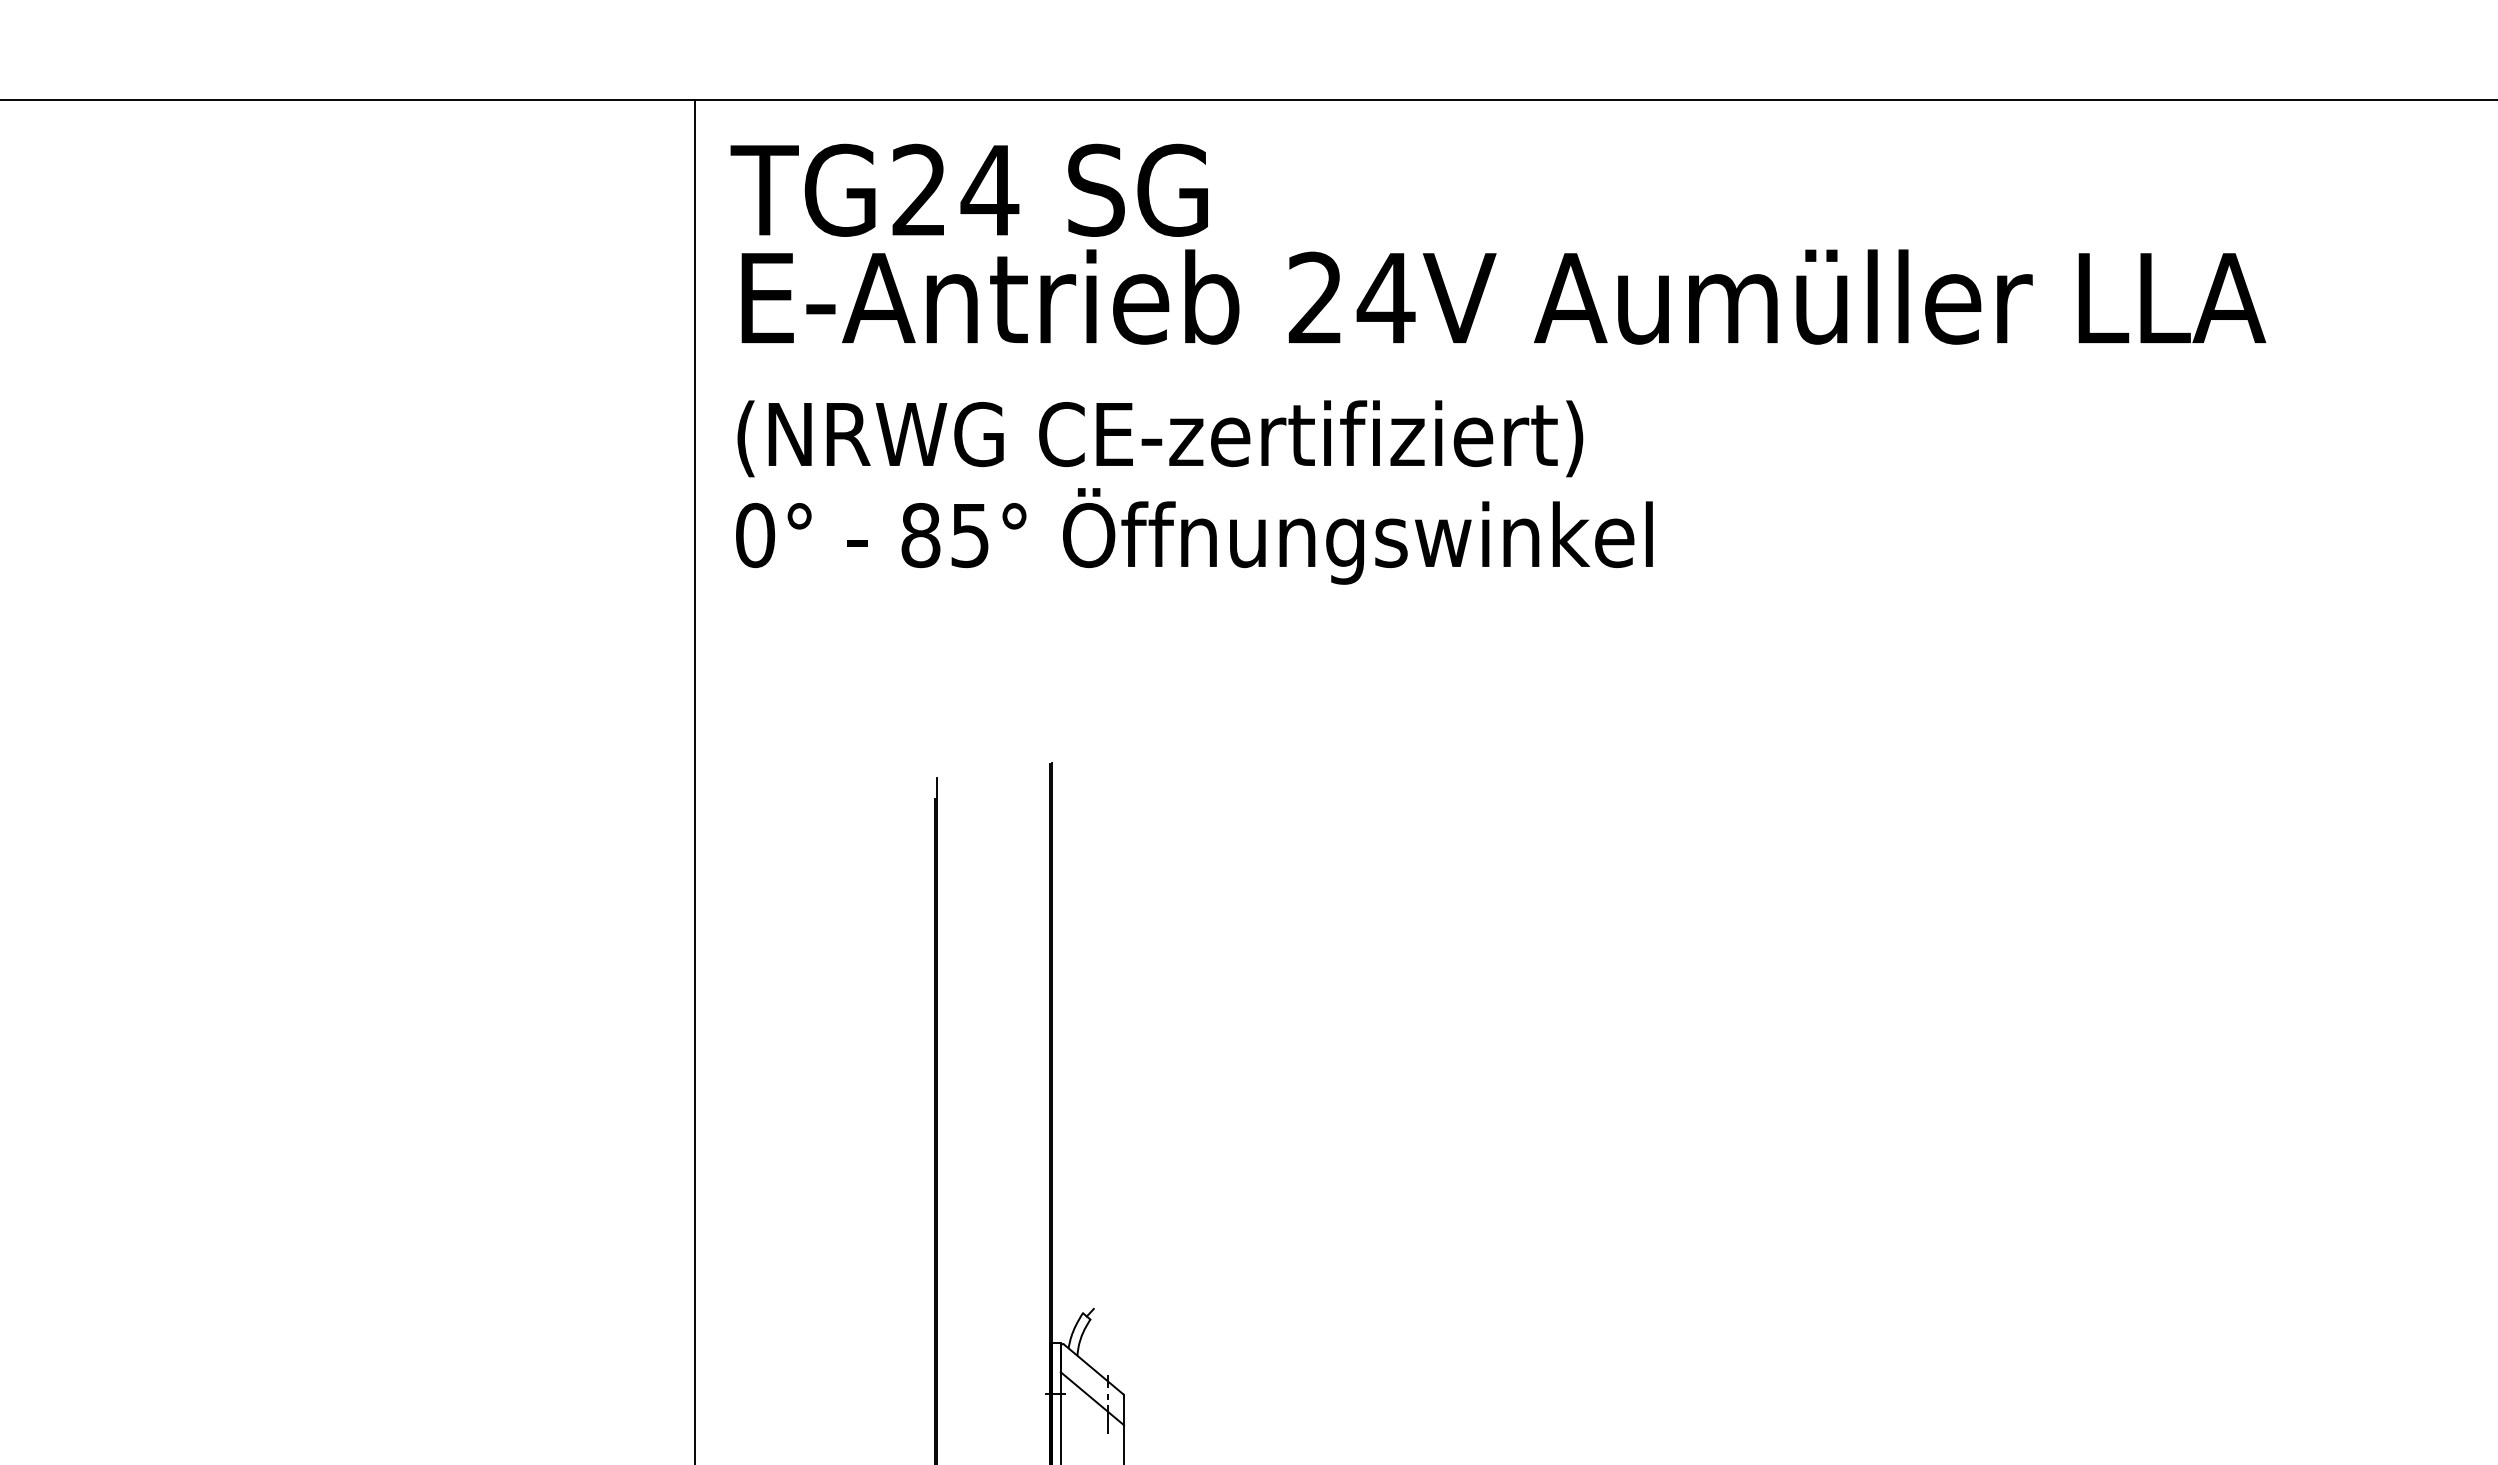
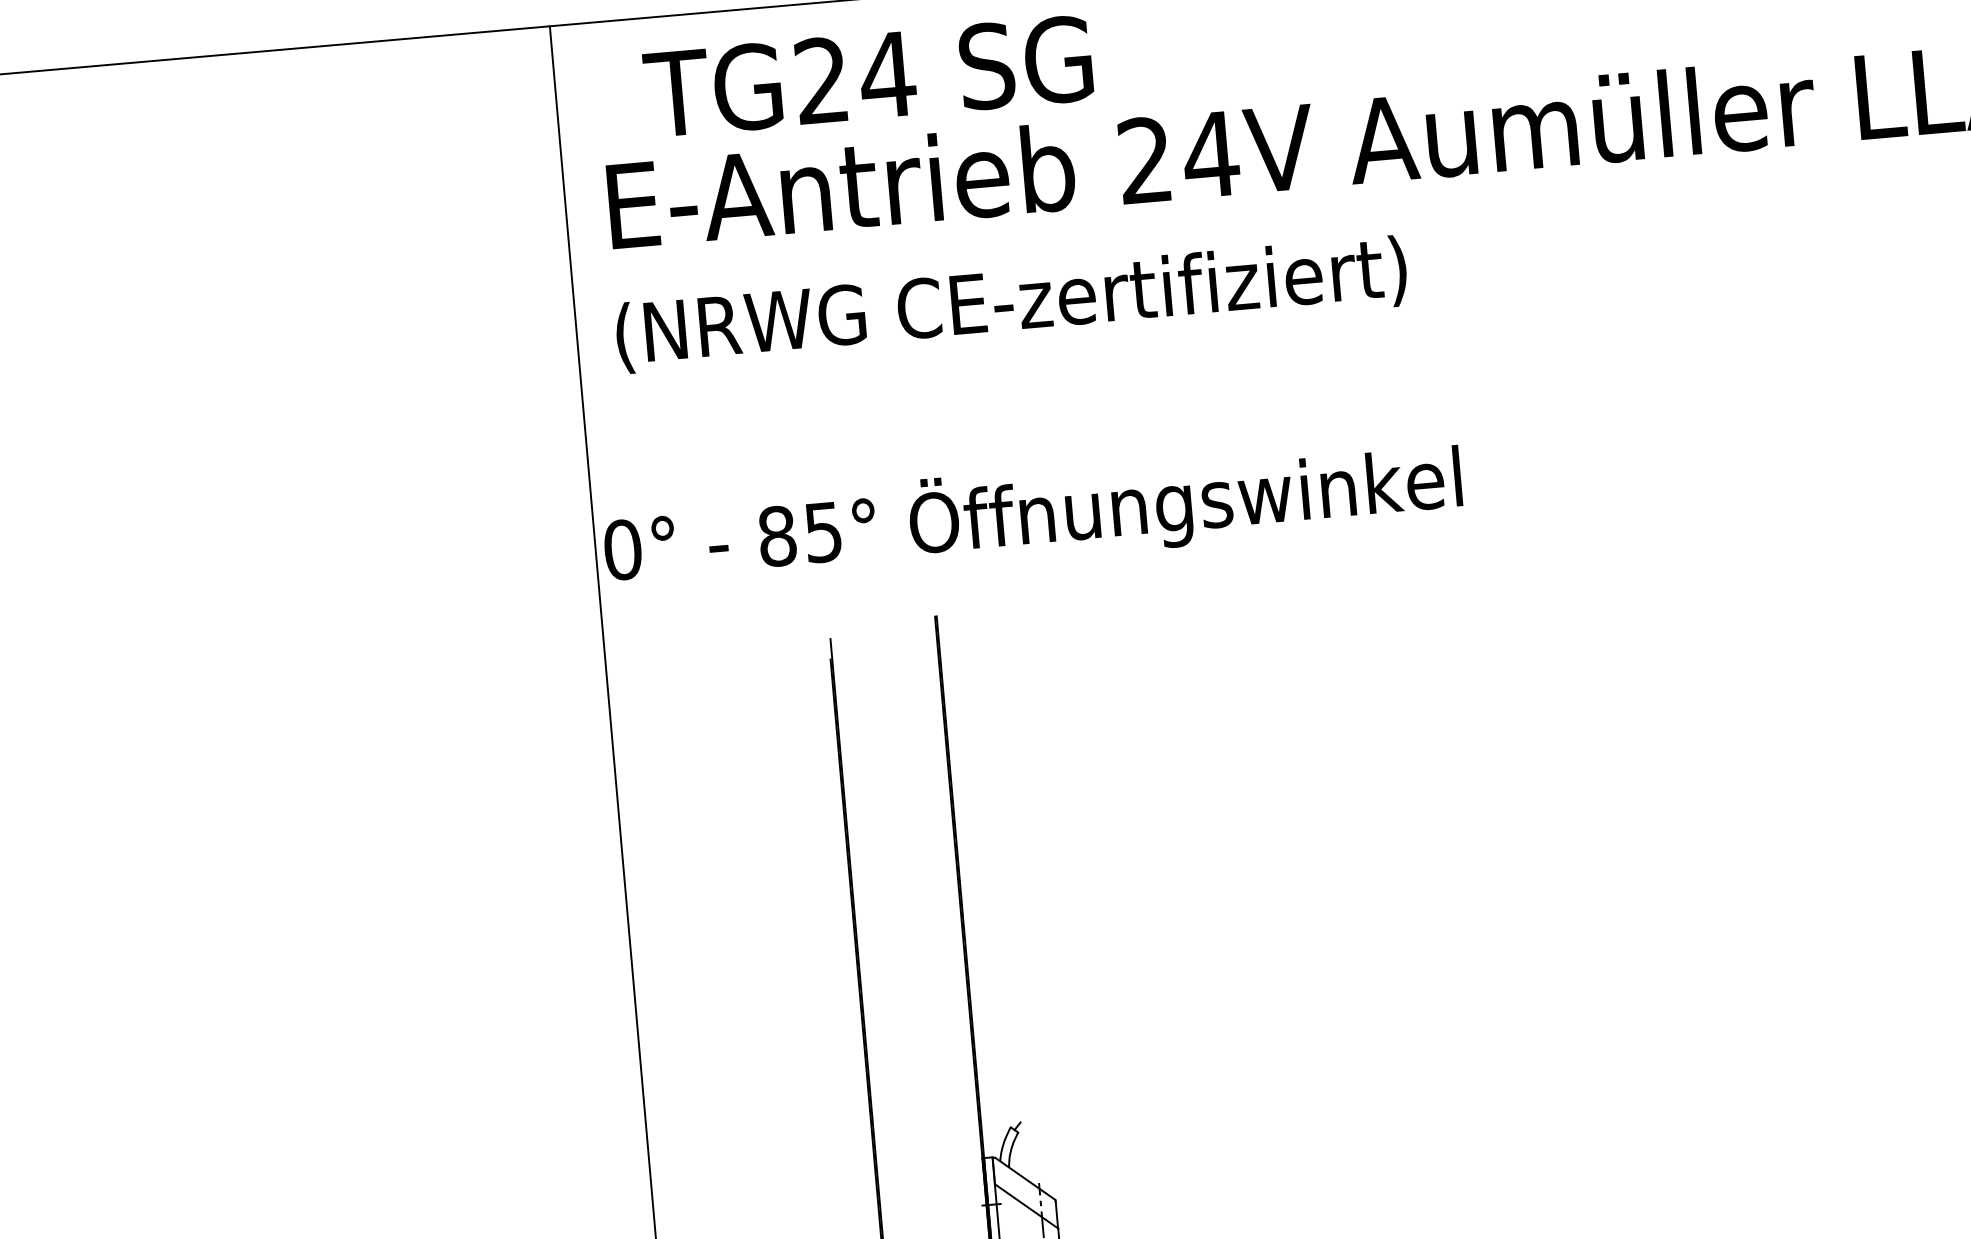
text: (968, 189) -> (867, 75), moved
text: (1194, 536) -> (1032, 514), moved

